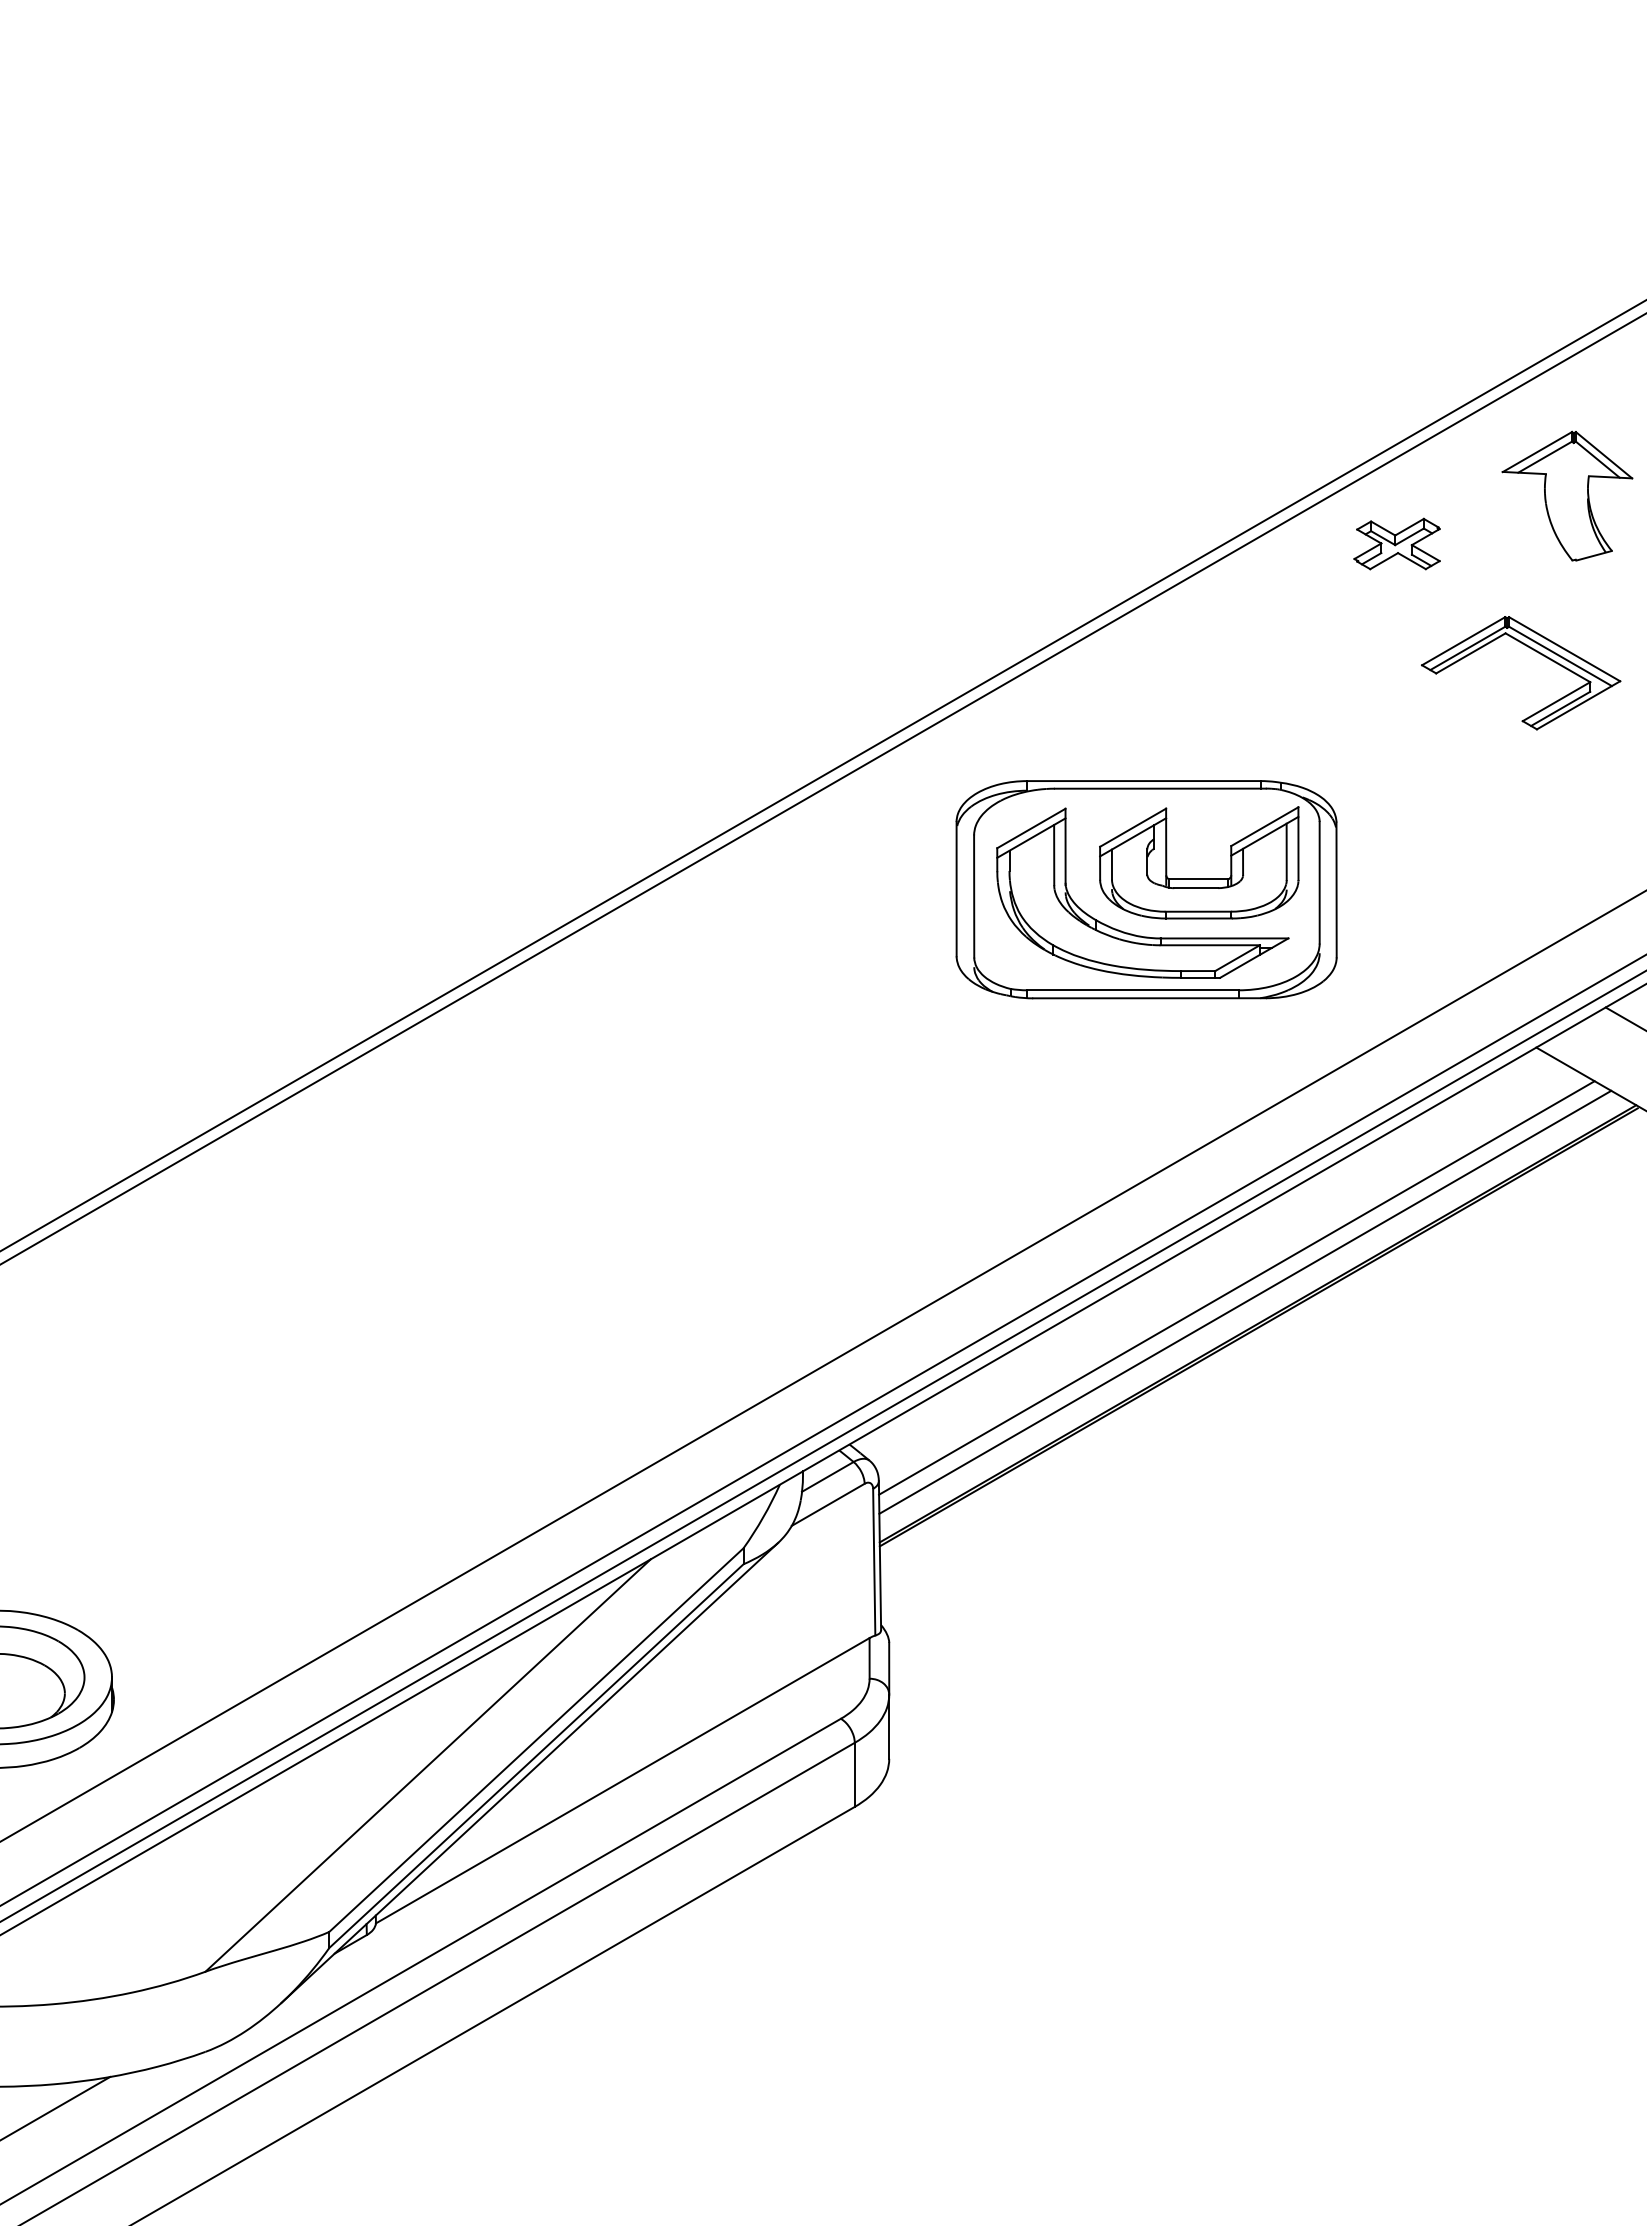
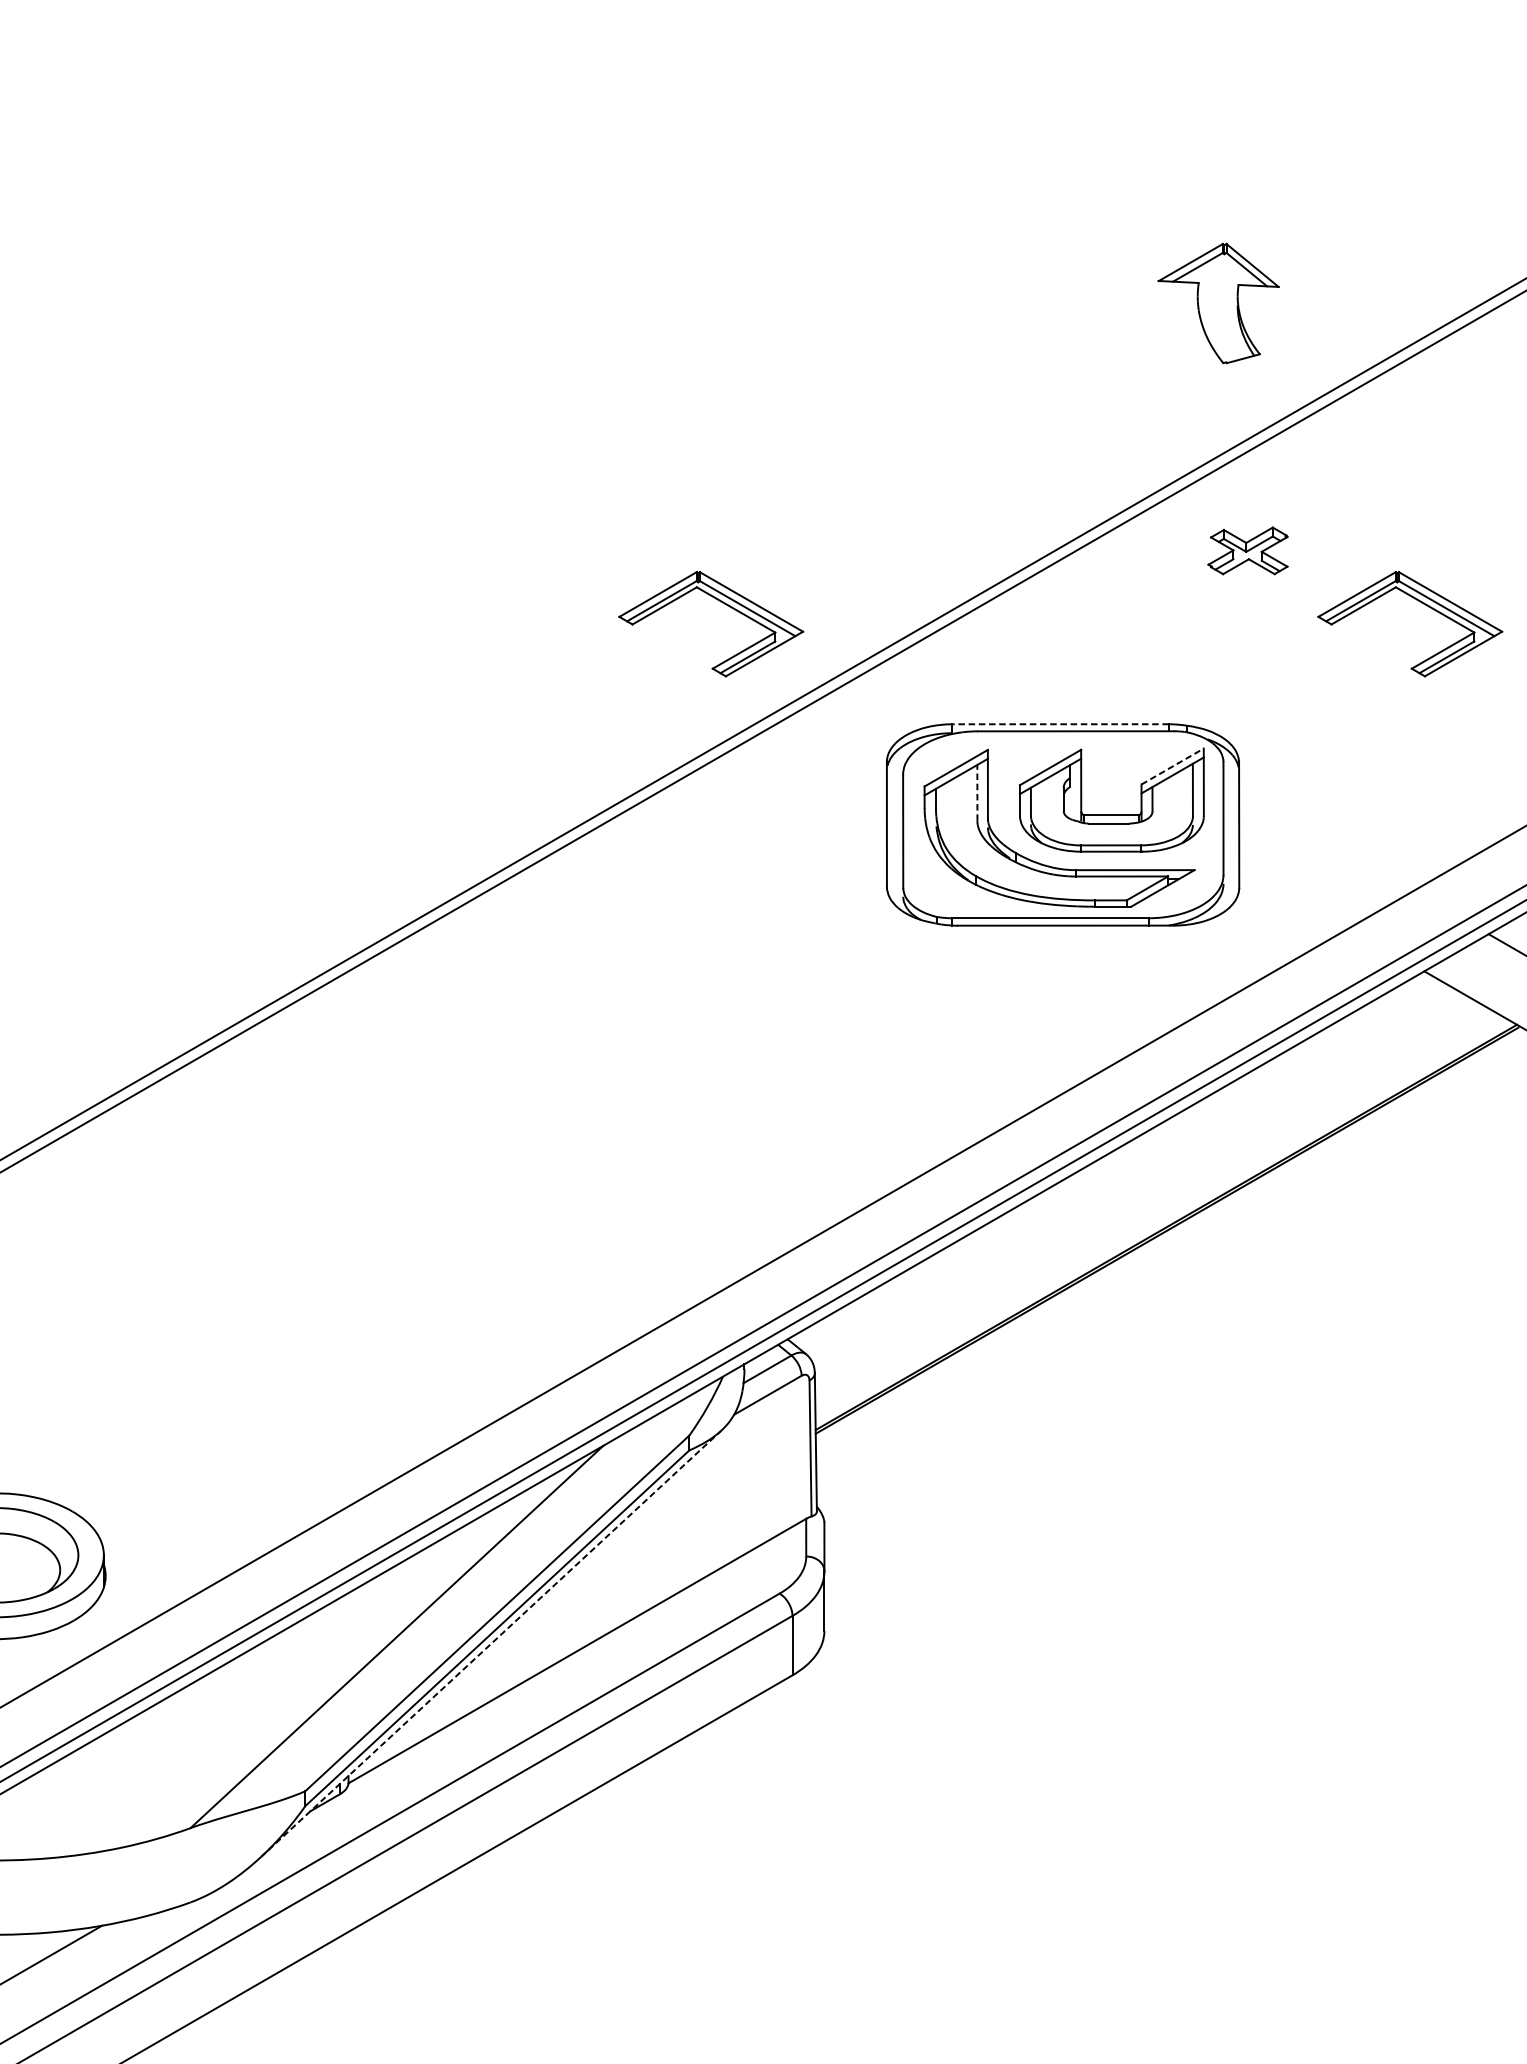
part: (1567, 495) -> (1218, 302), moved
part: (1396, 543) -> (1247, 550), moved
part: (780, 651) -> (723, 604), added
line: (1143, 781) -> (1060, 724), solid -> dashed
line: (1264, 826) -> (1172, 766), solid -> dashed
line: (1054, 854) -> (977, 792), solid -> dashed
line: (1236, 1287) -> (1146, 1193), removed
line: (1245, 1301) -> (1154, 1206), removed
line: (529, 1772) -> (490, 1643), solid -> dashed

